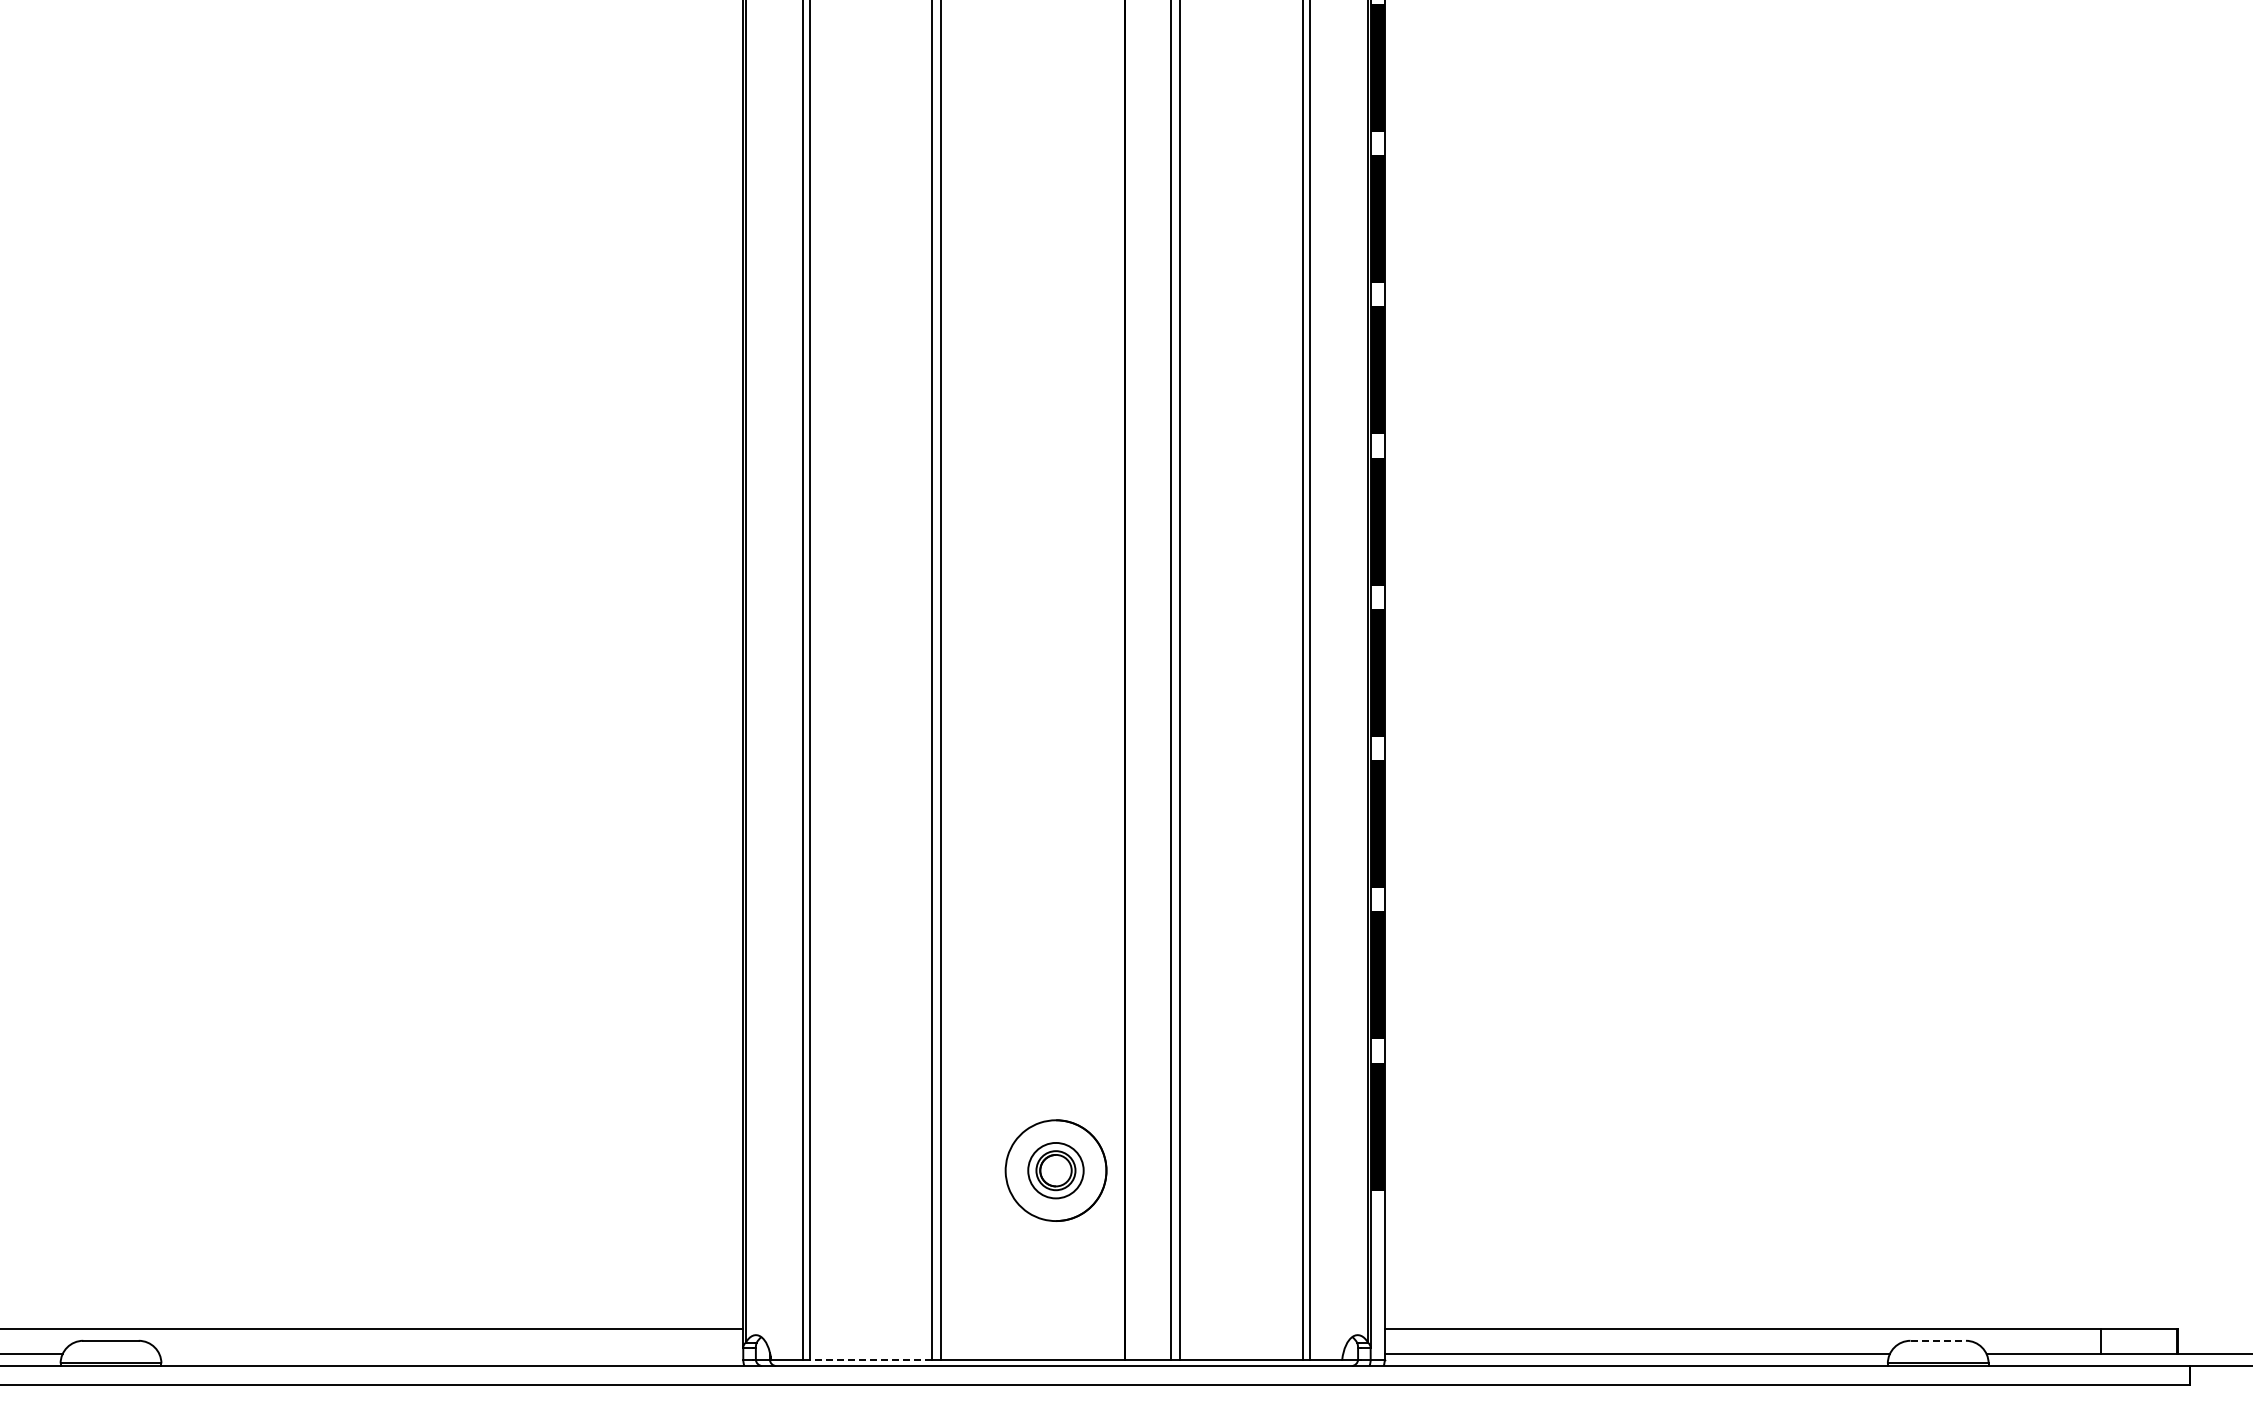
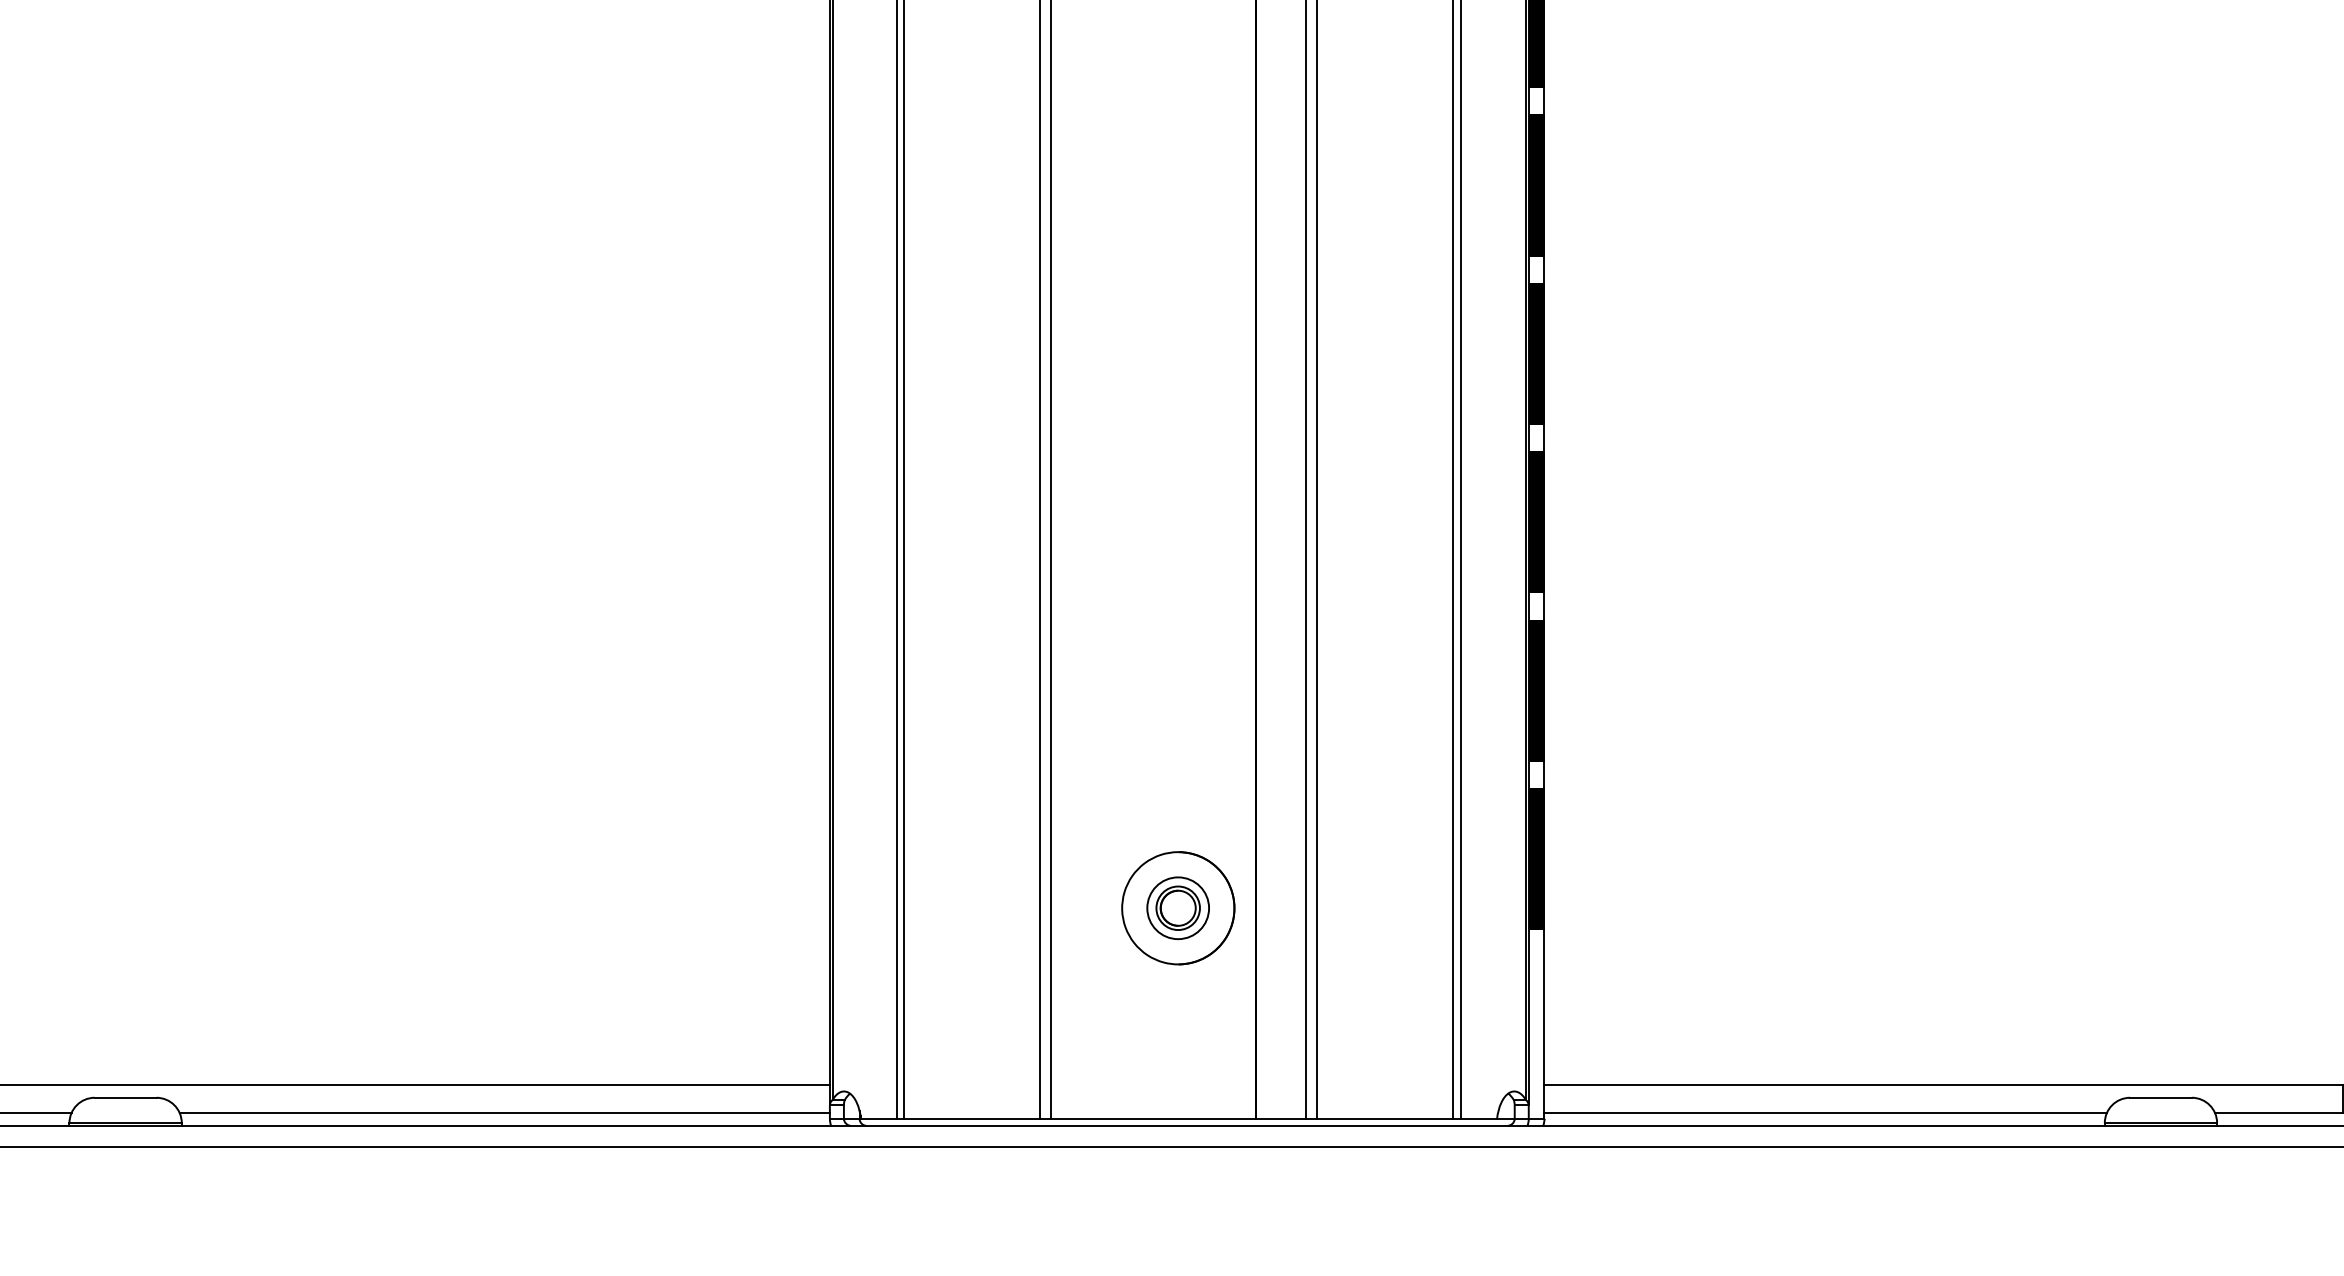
line: (1938, 1340) -> (2161, 1097), dashed -> solid
line: (451, 1354) -> (504, 1113), added
line: (871, 1359) -> (972, 1118), dashed -> solid

